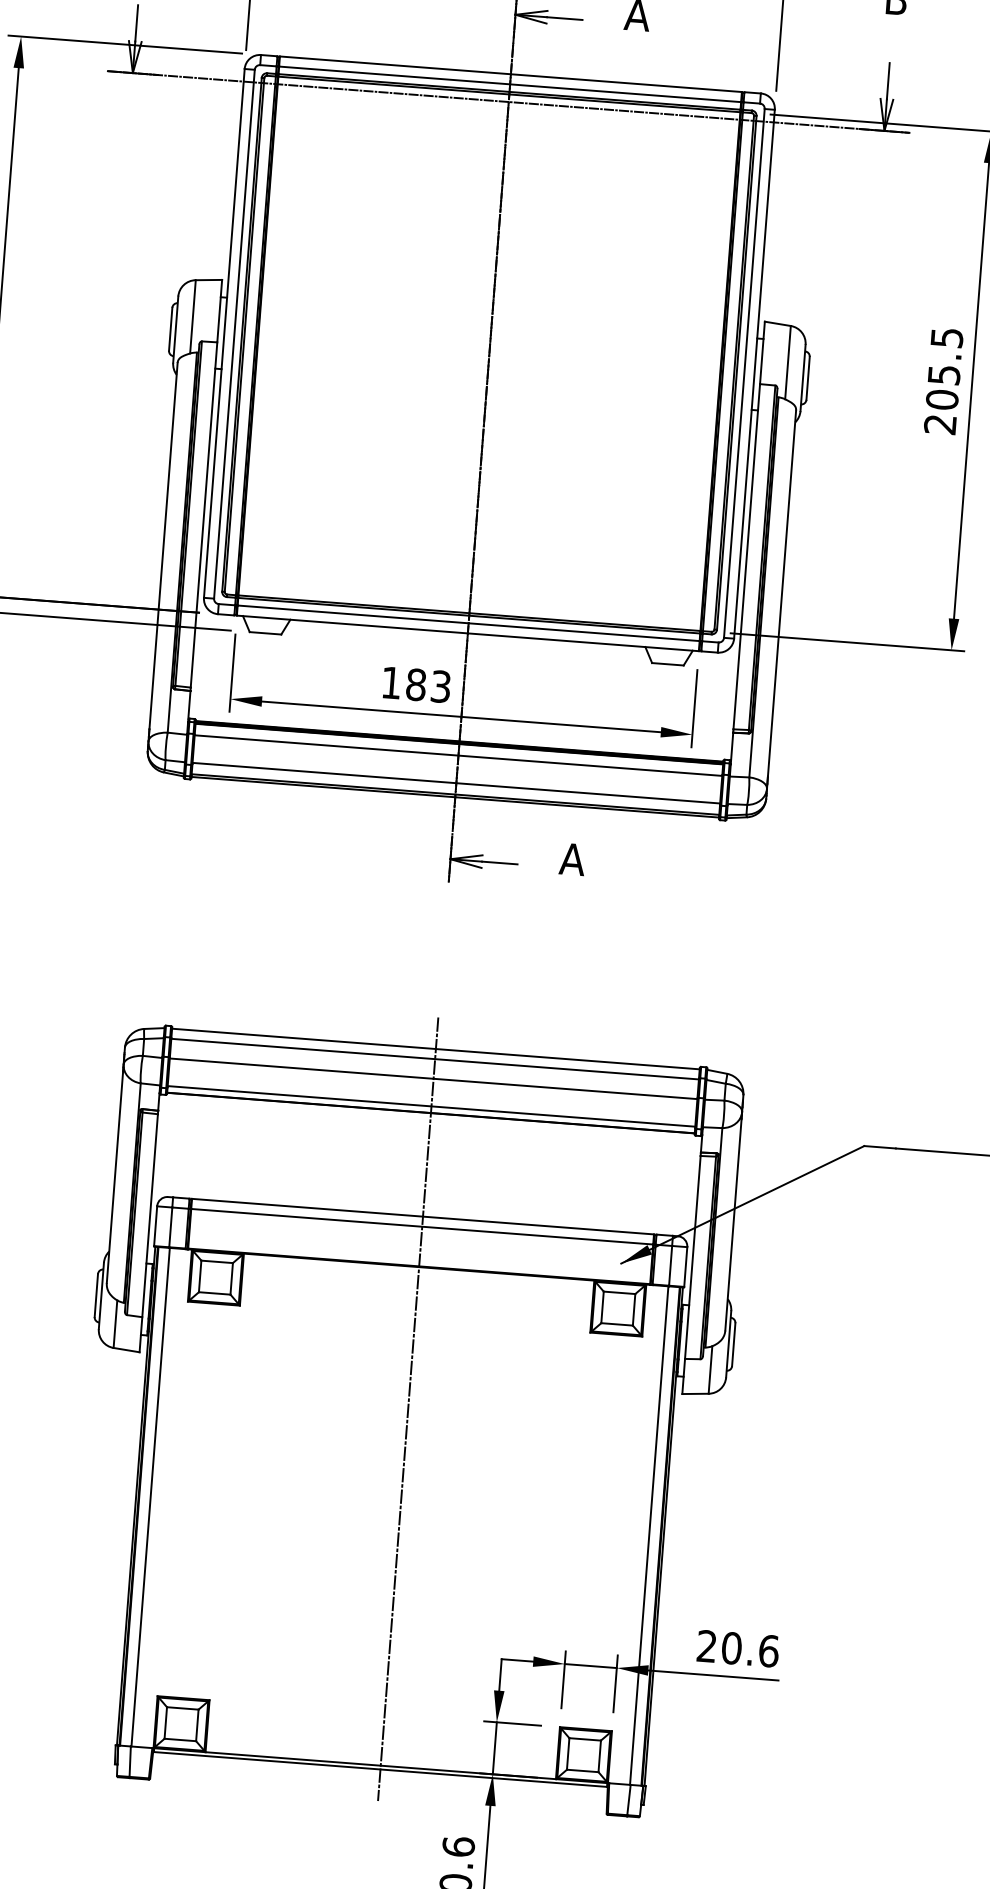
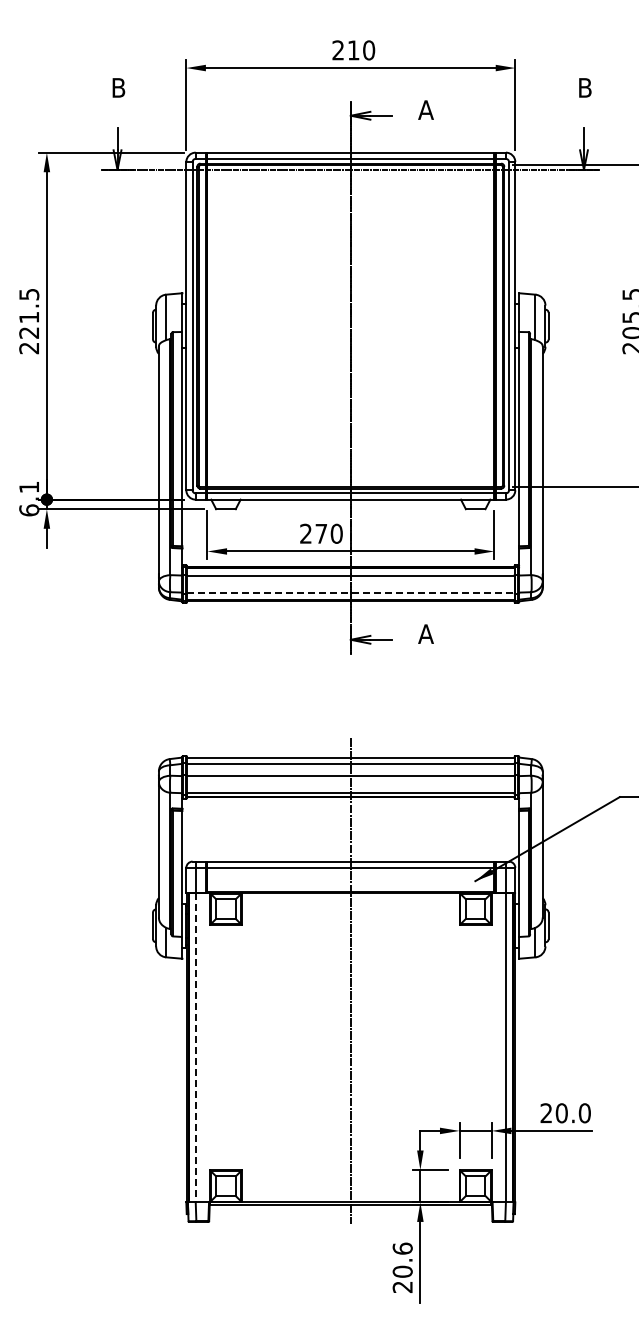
text: (416, 684) -> (321, 533), 183 -> 270
line: (455, 782) -> (350, 592), solid -> dashed
line: (151, 1497) -> (196, 1047), solid -> dashed
text: (768, 1651) -> (584, 1113), 20.6 -> 20.0

